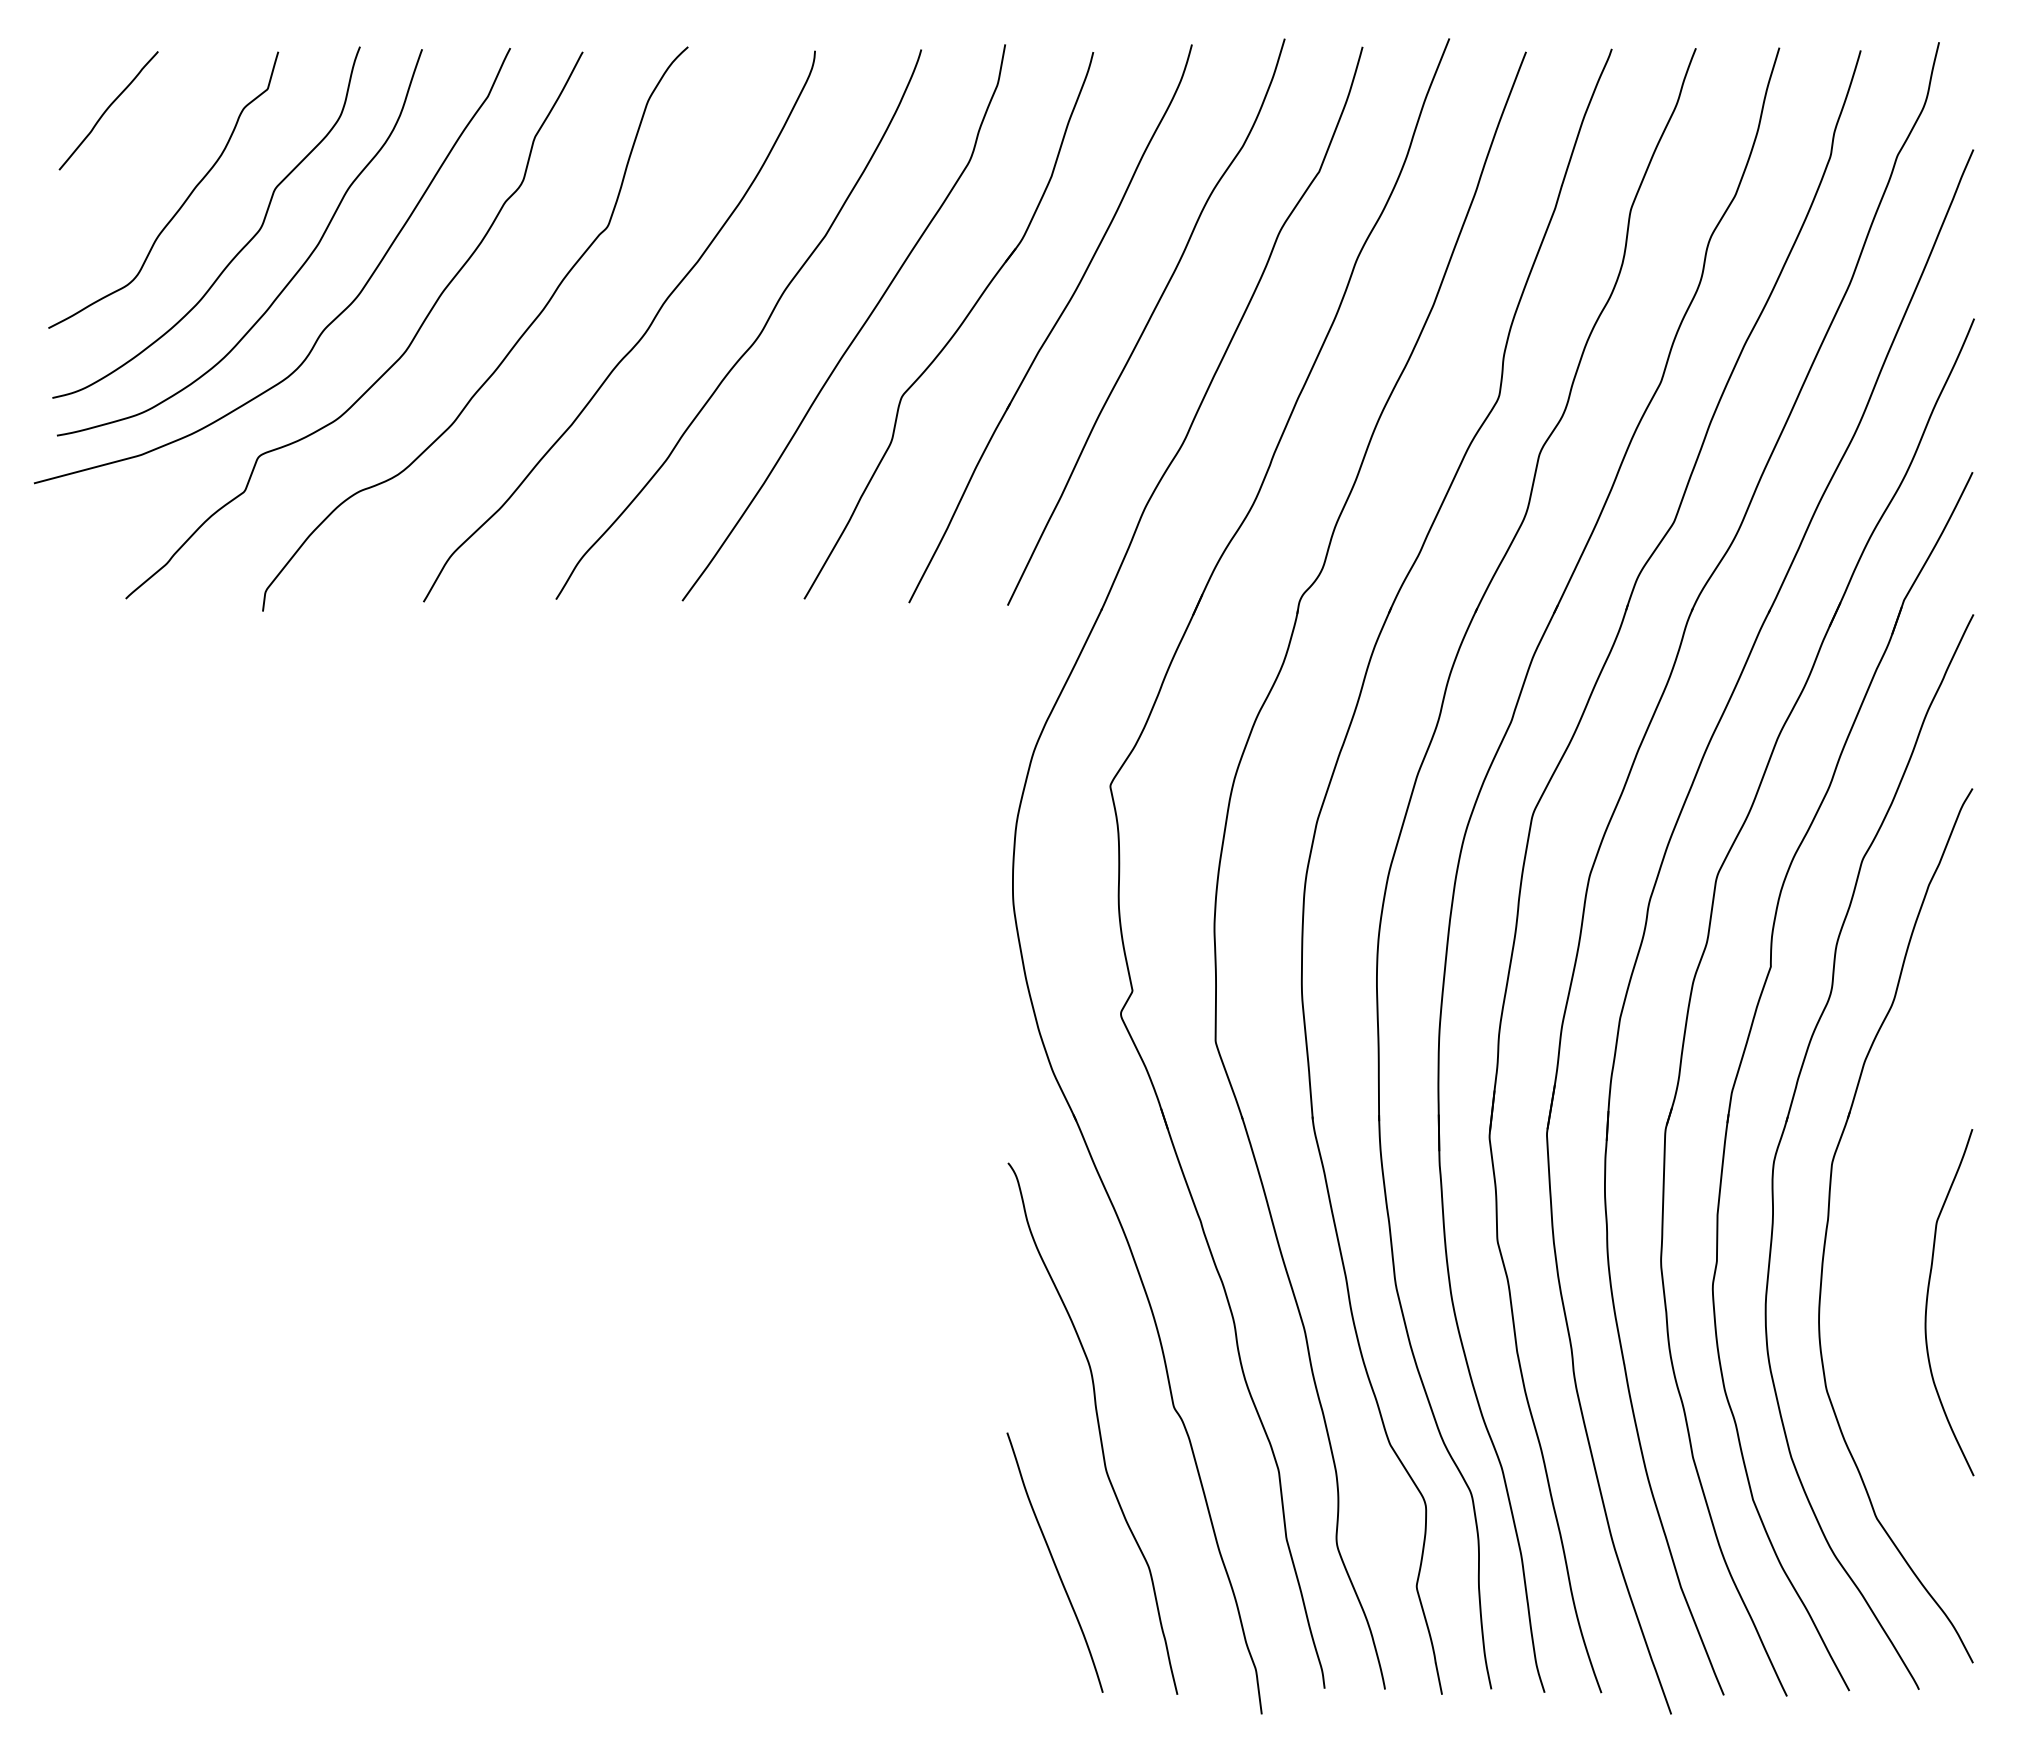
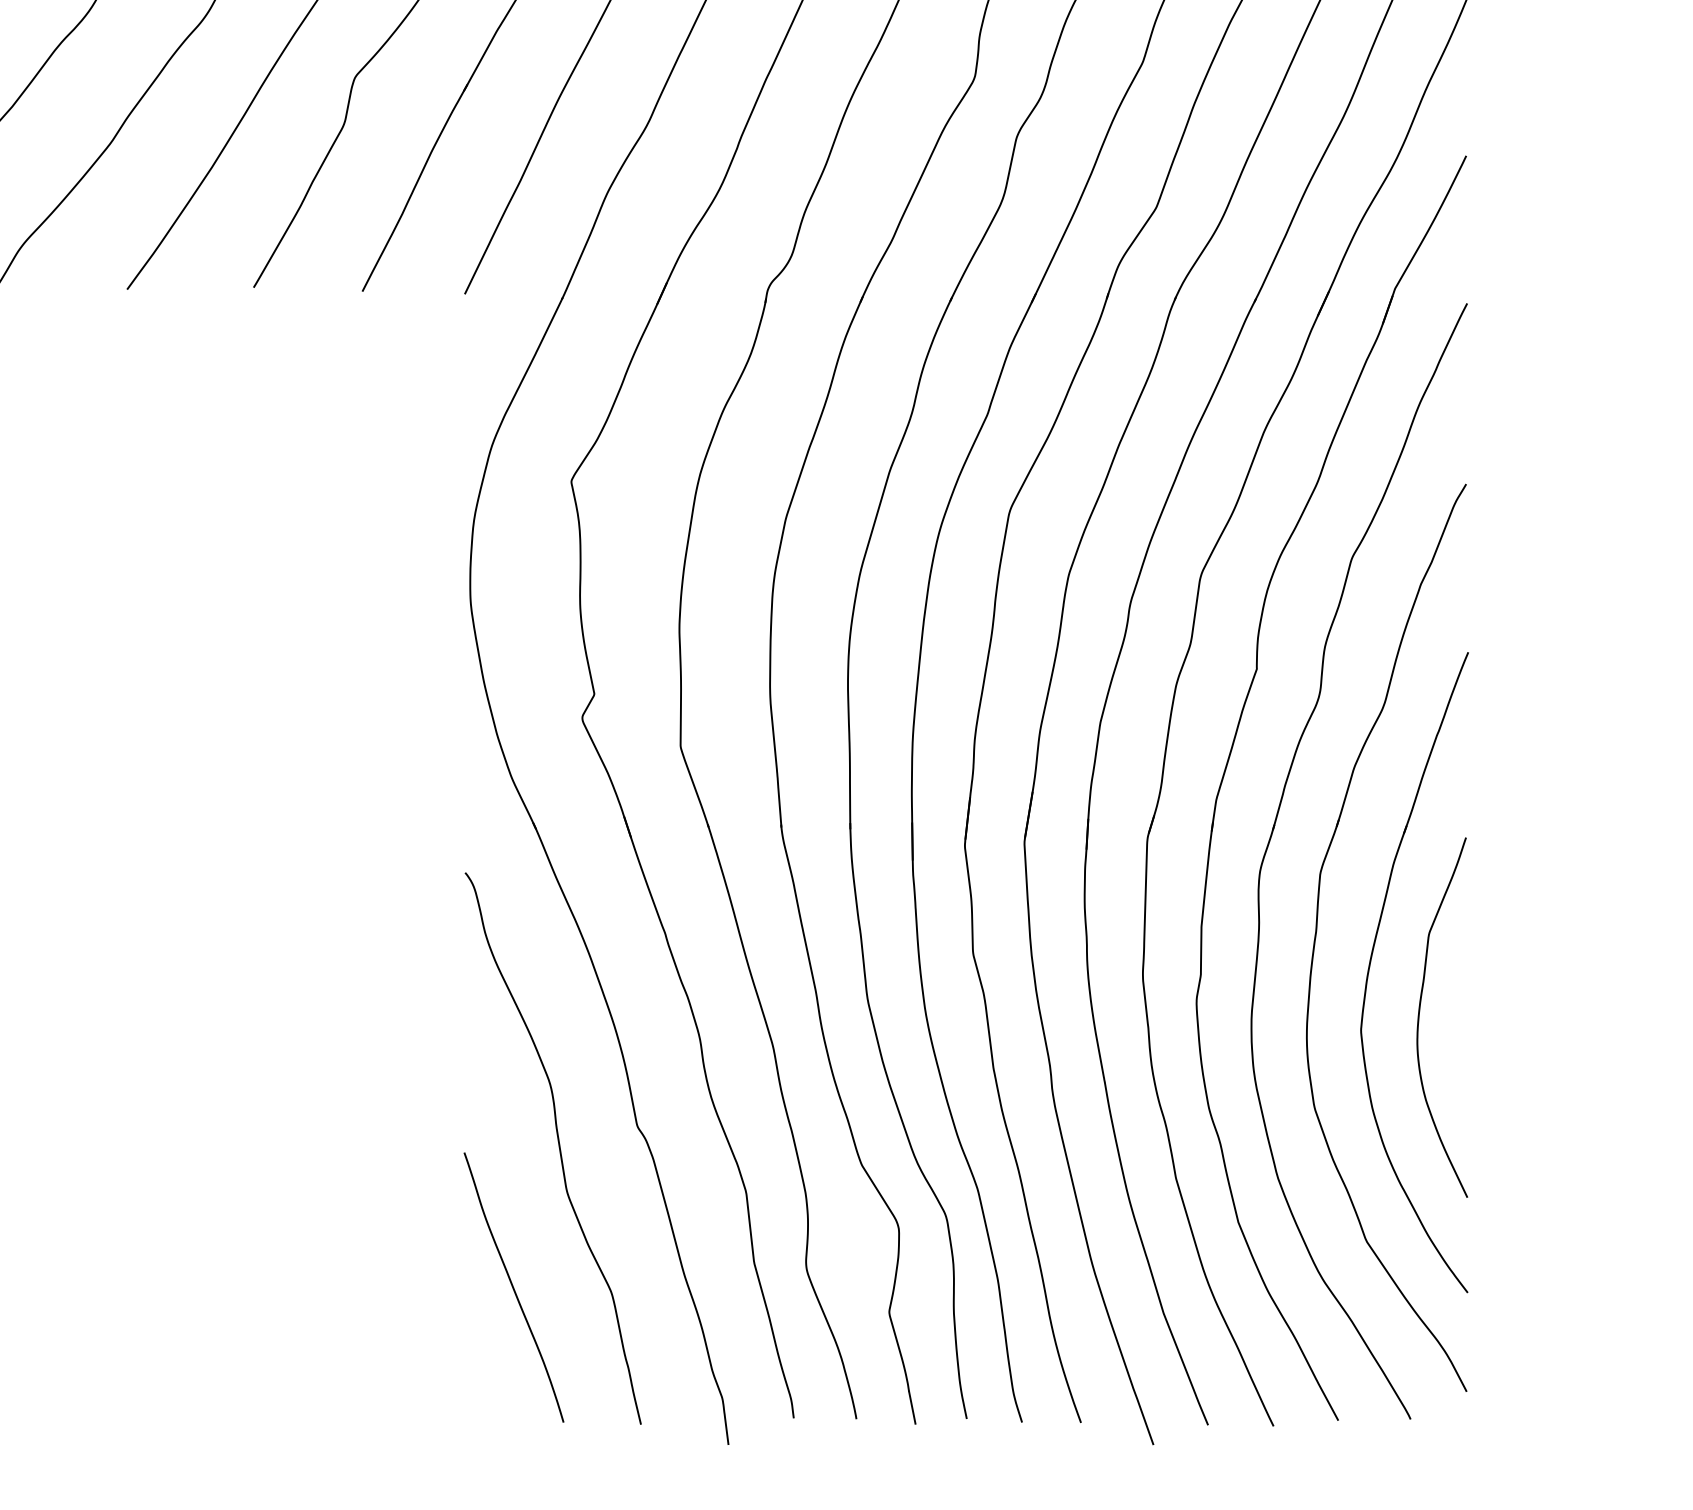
part: (1880, 1253) -> (1370, 966), added

